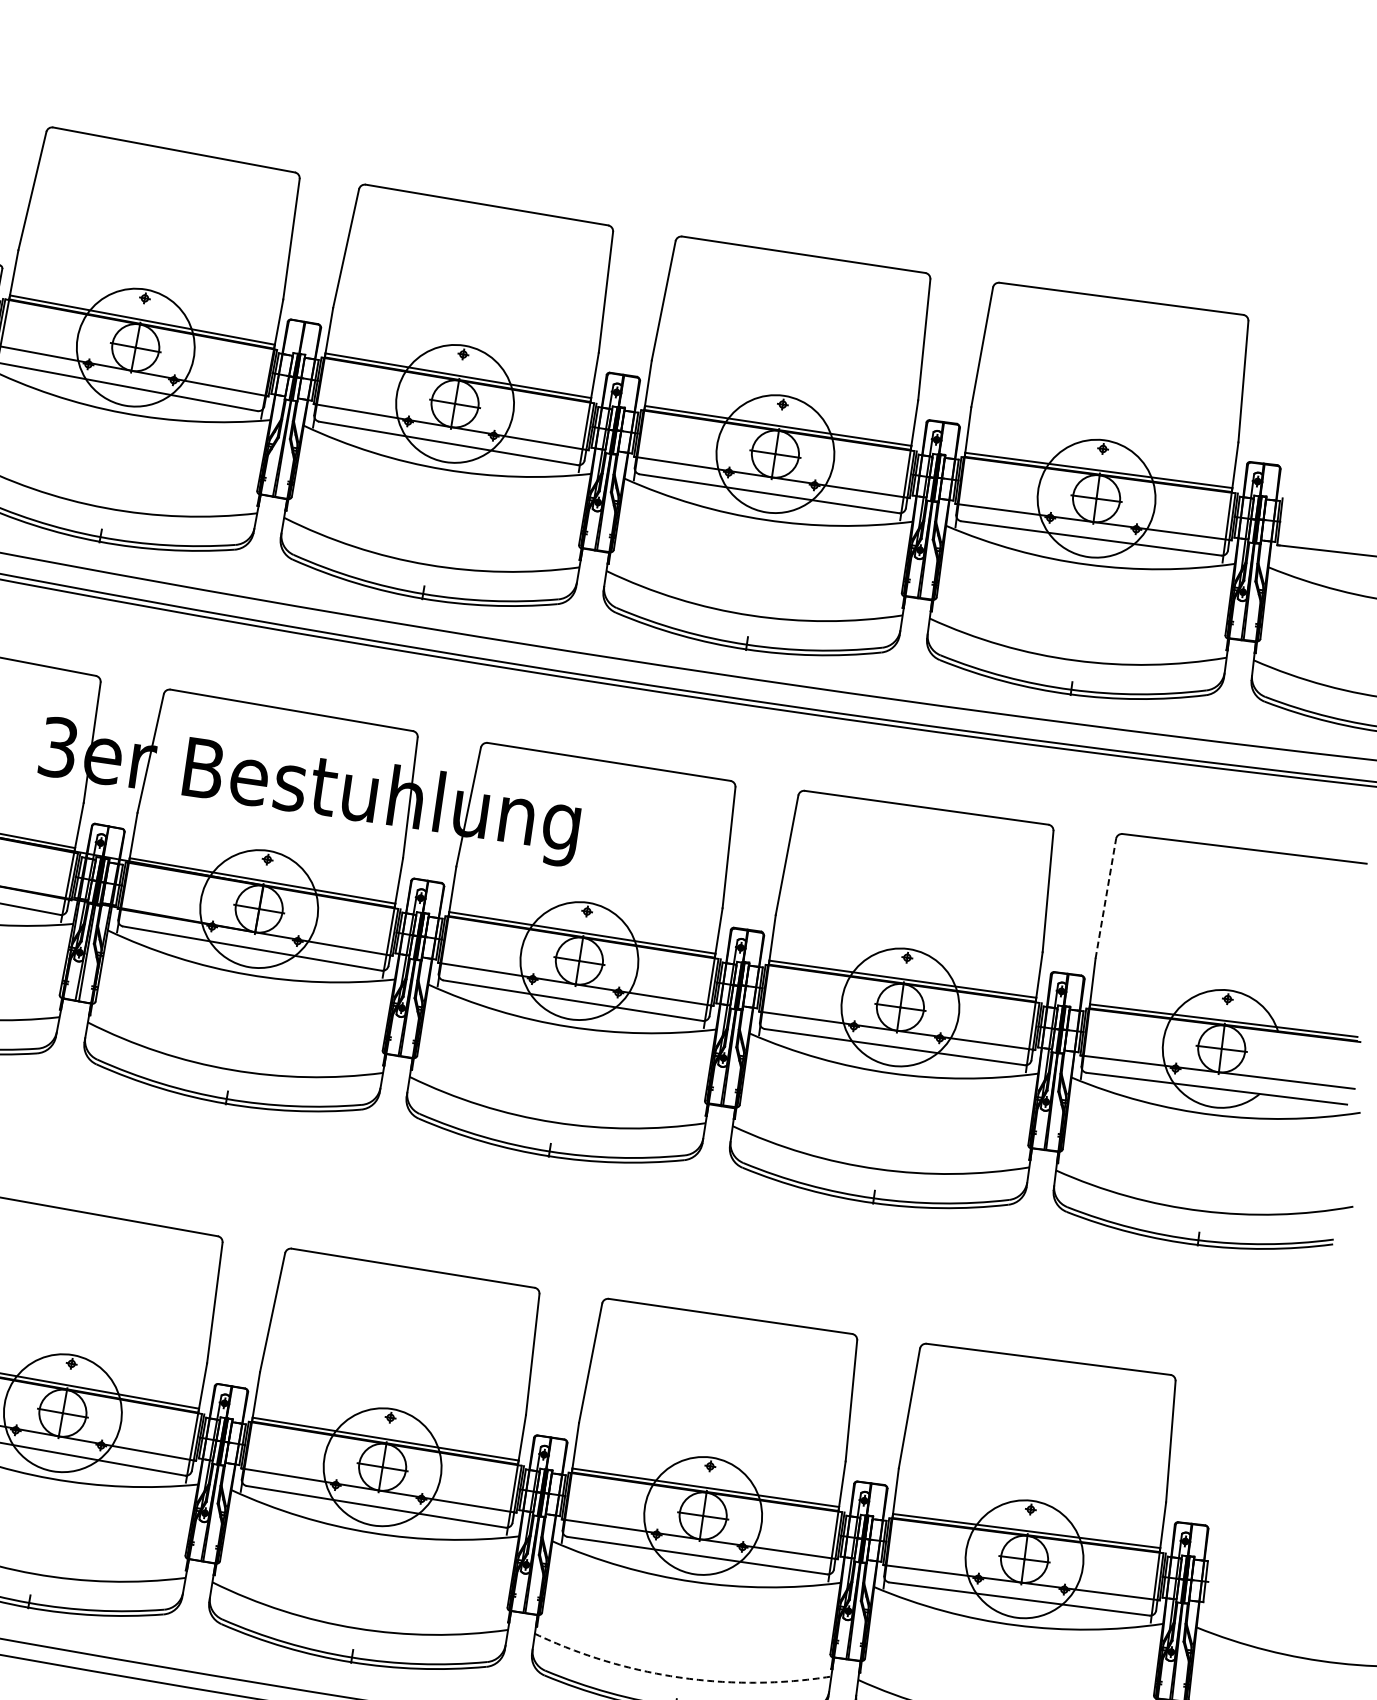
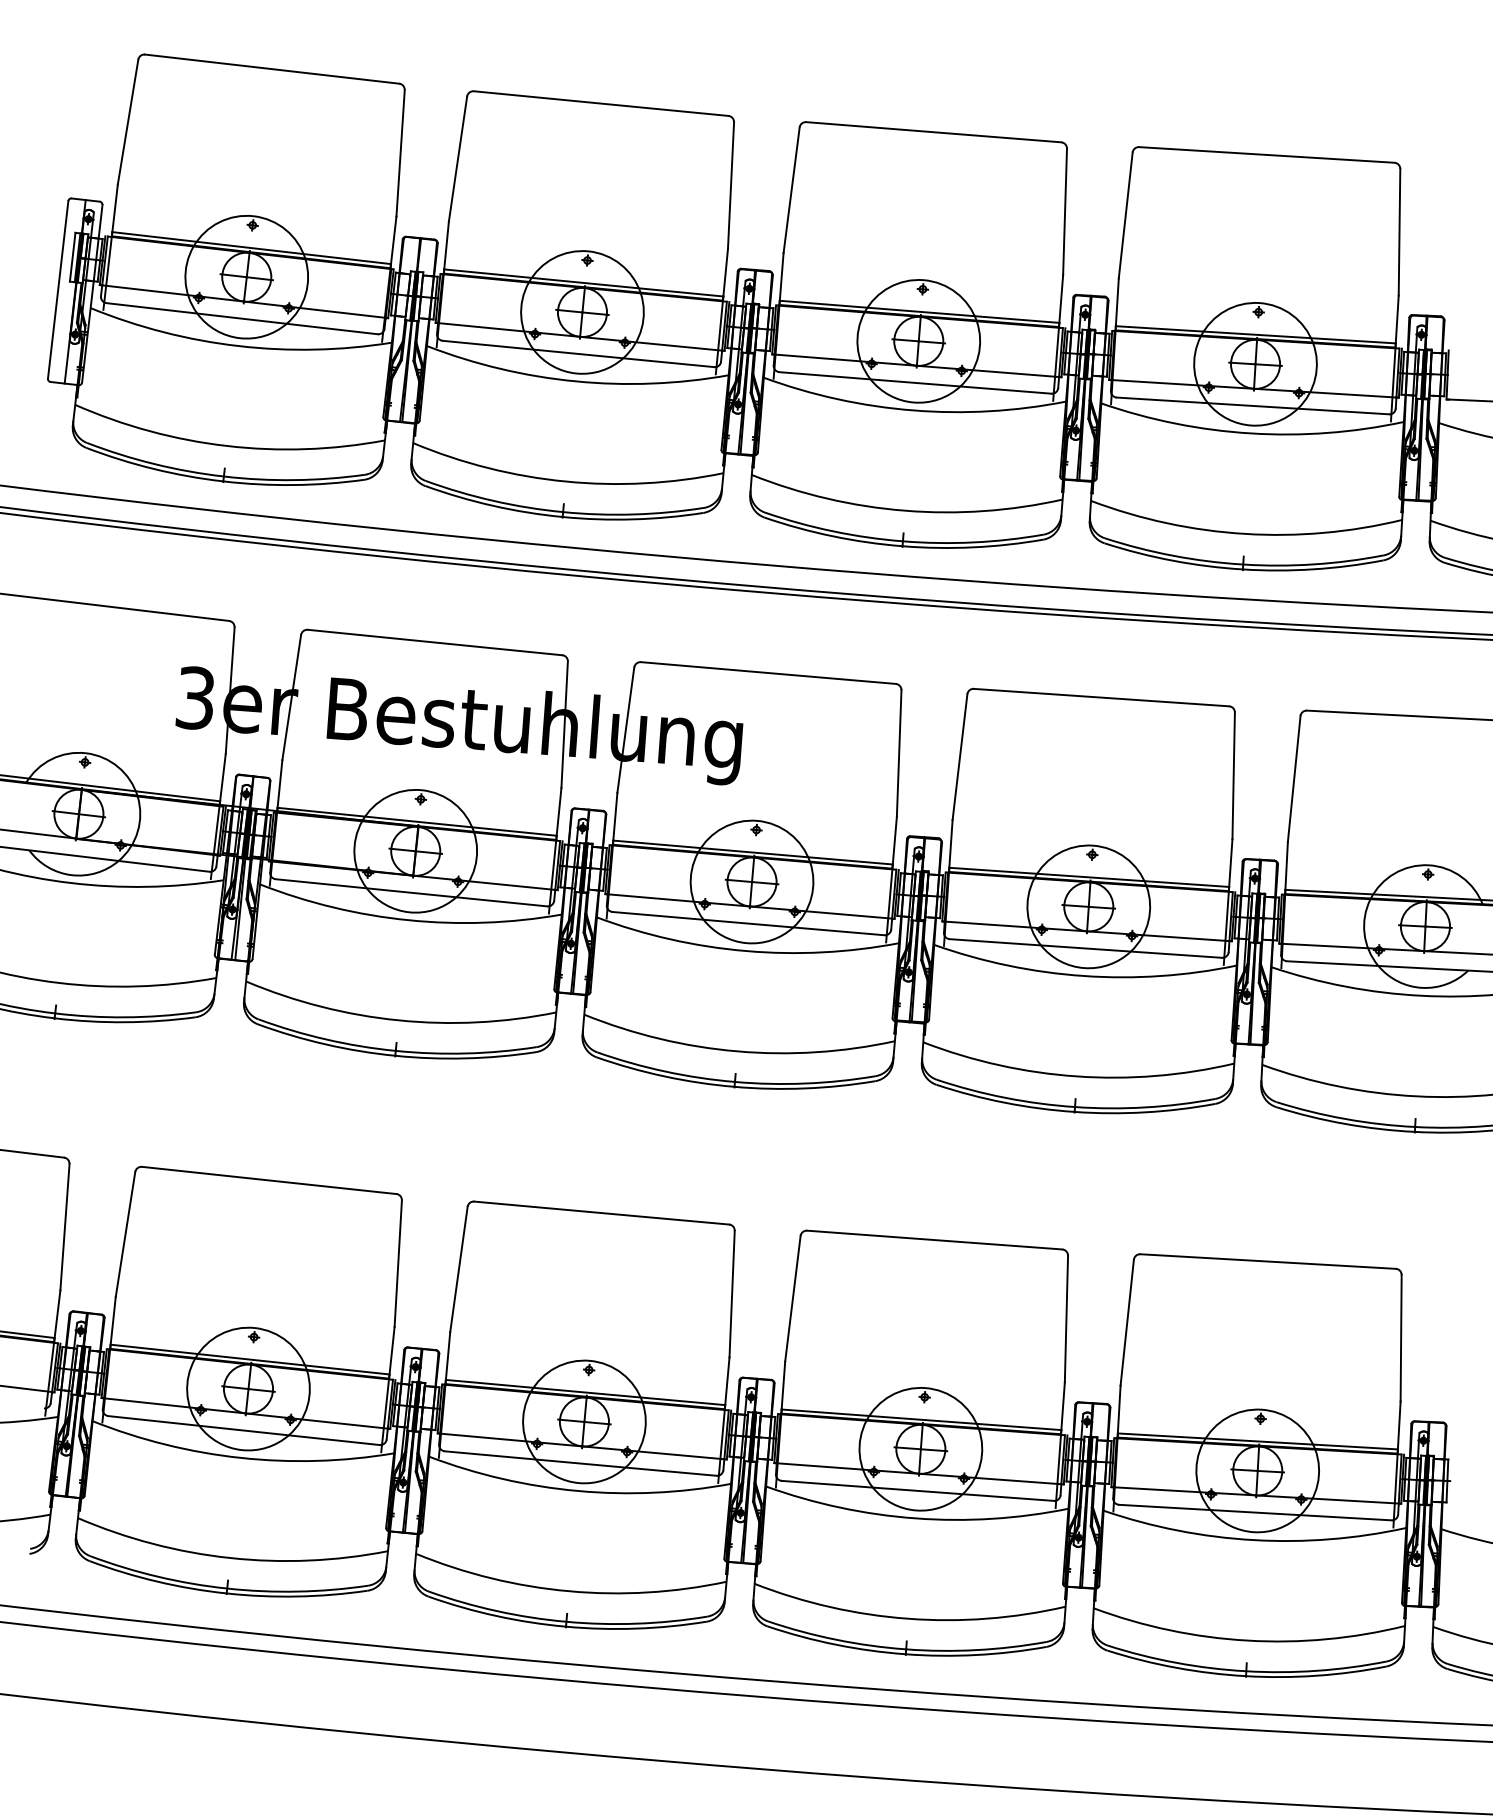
line: (1106, 898) -> (1294, 778), dashed -> solid
arc: (680, 1677) -> (908, 1618), dashed -> solid

